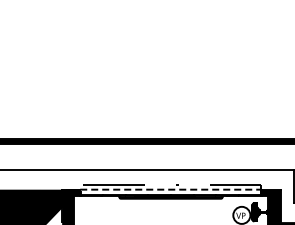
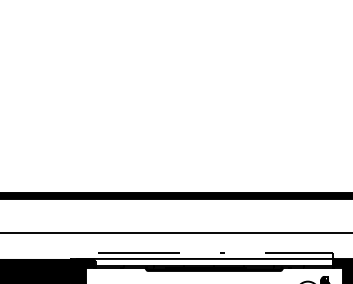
line: (170, 189) -> (213, 258), dashed -> solid

